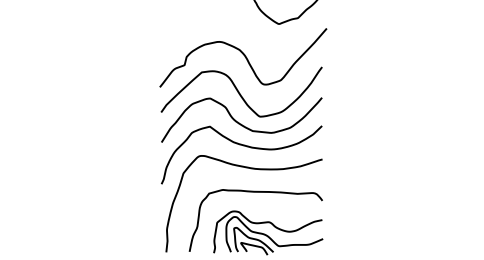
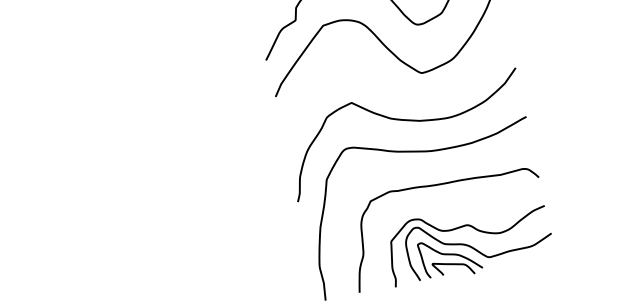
curve: (239, 122) -> (393, 87), removed

